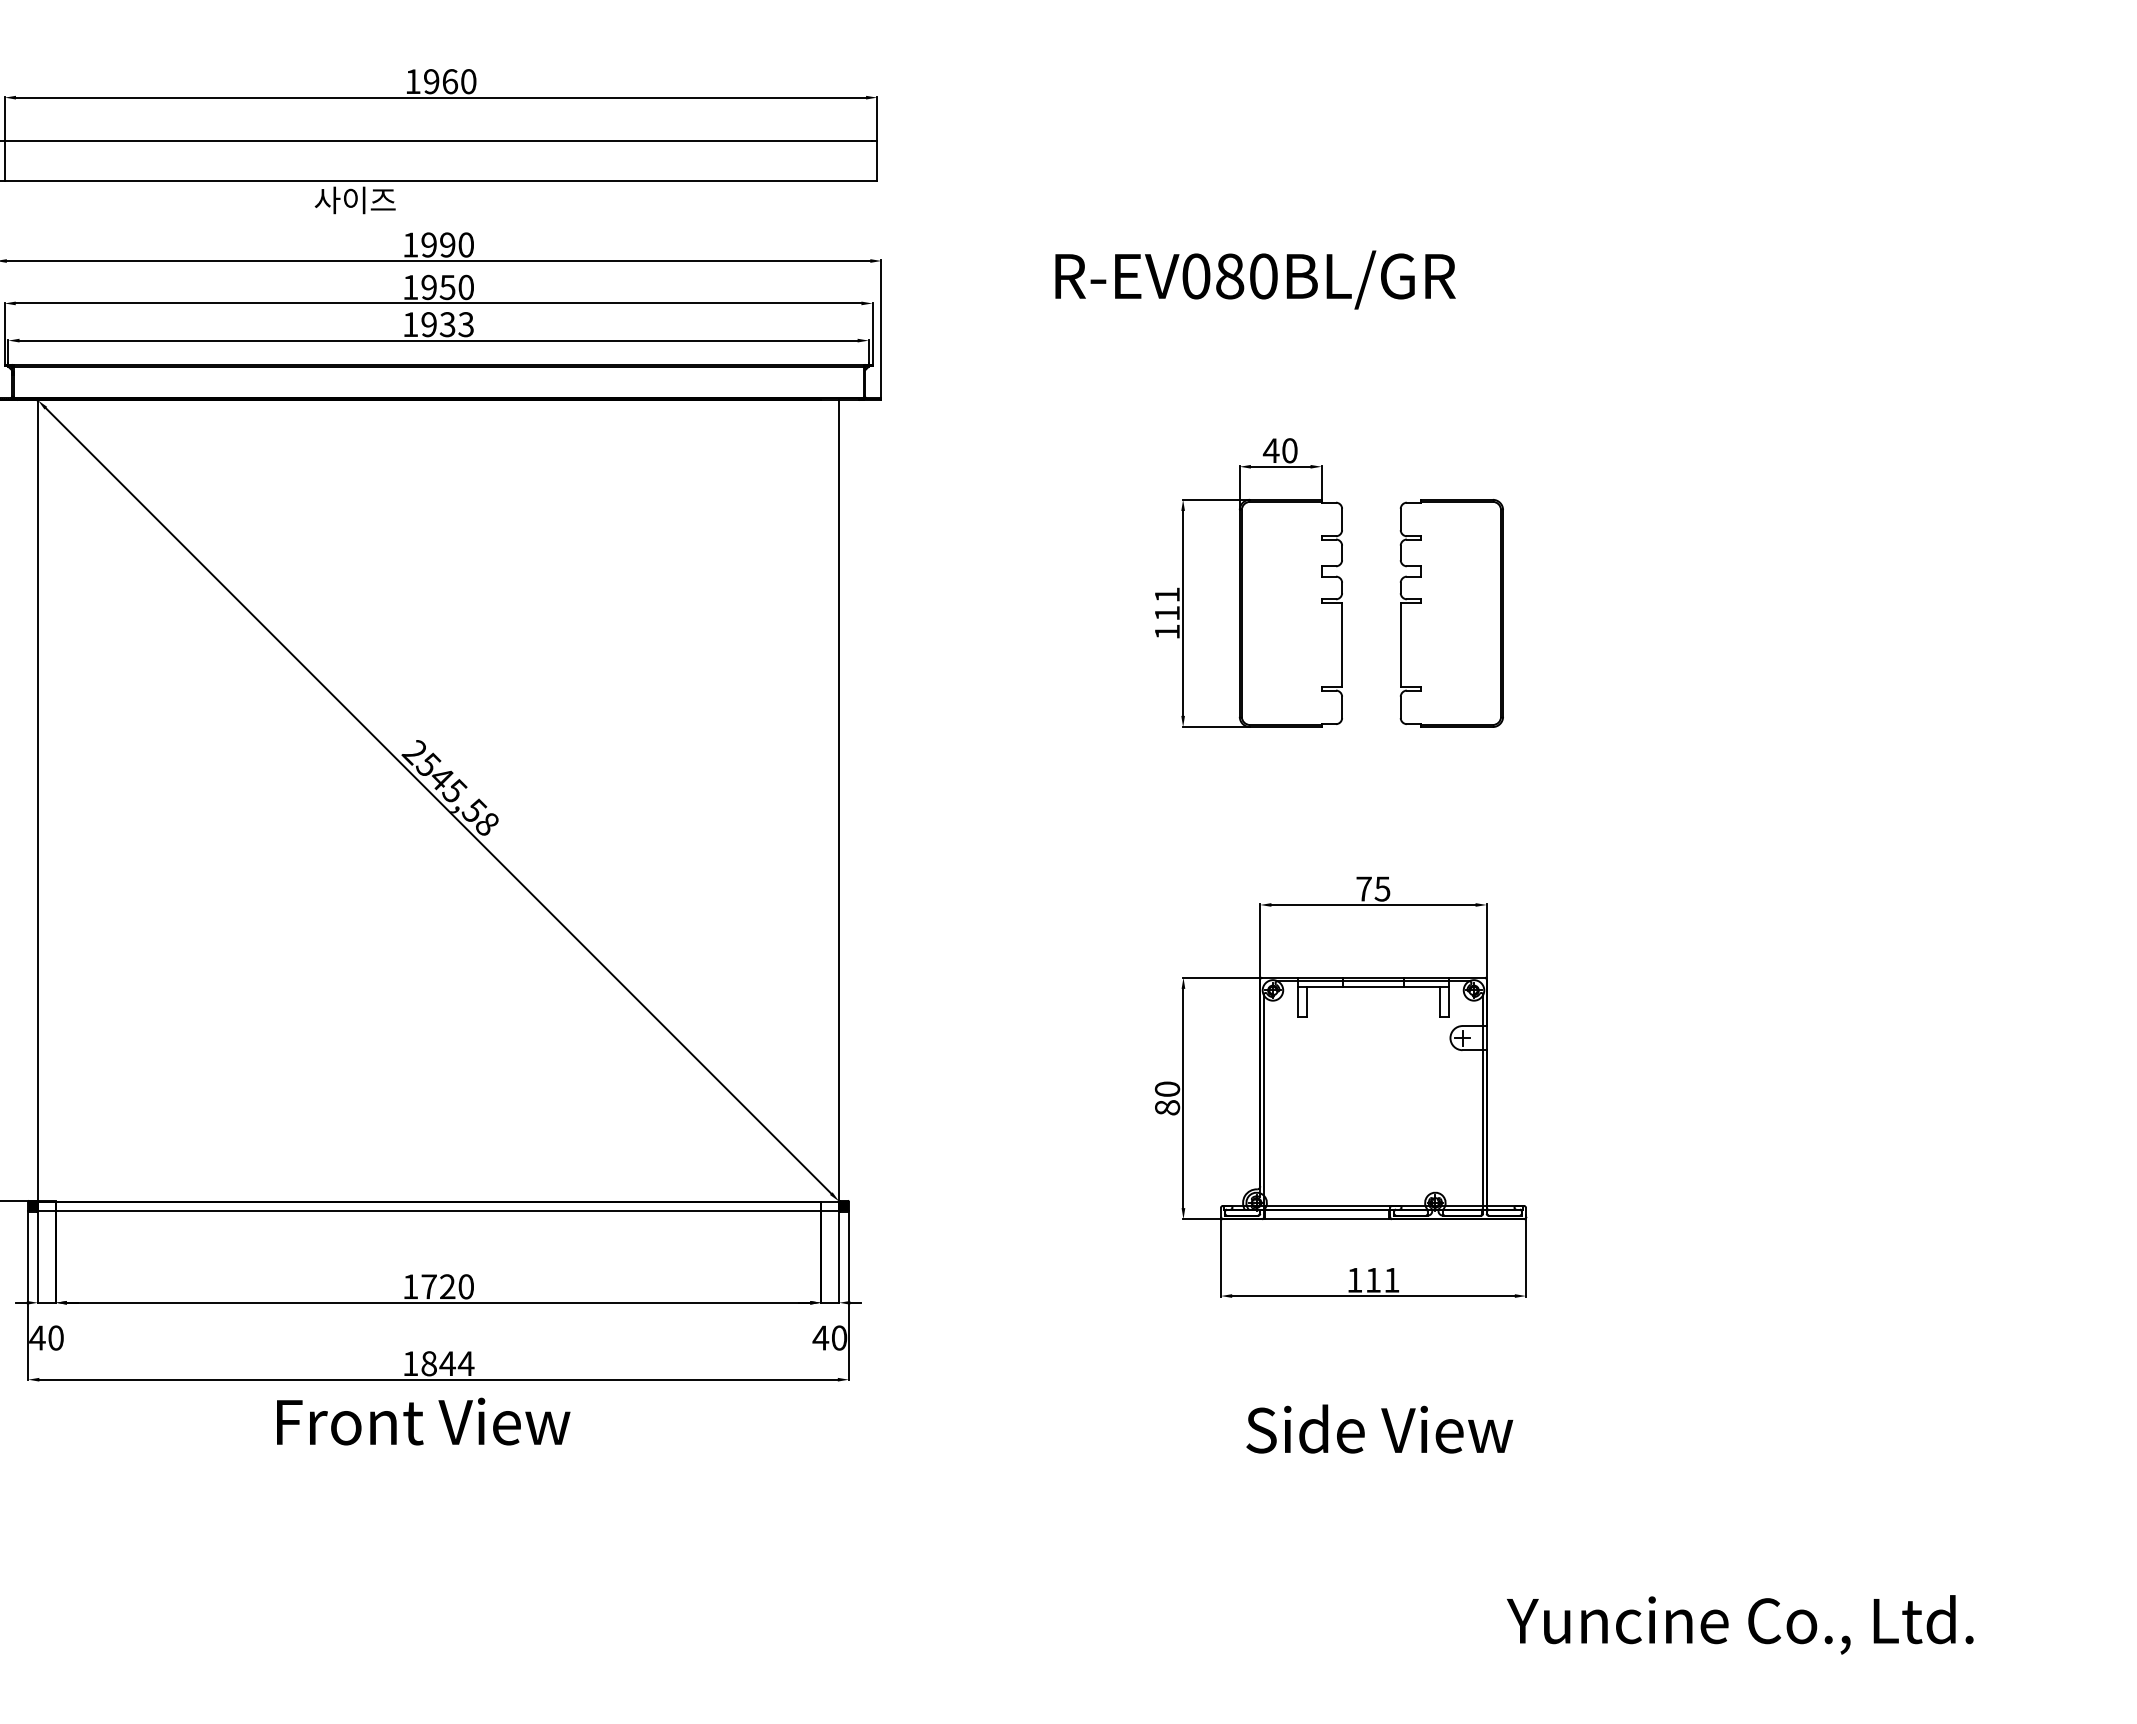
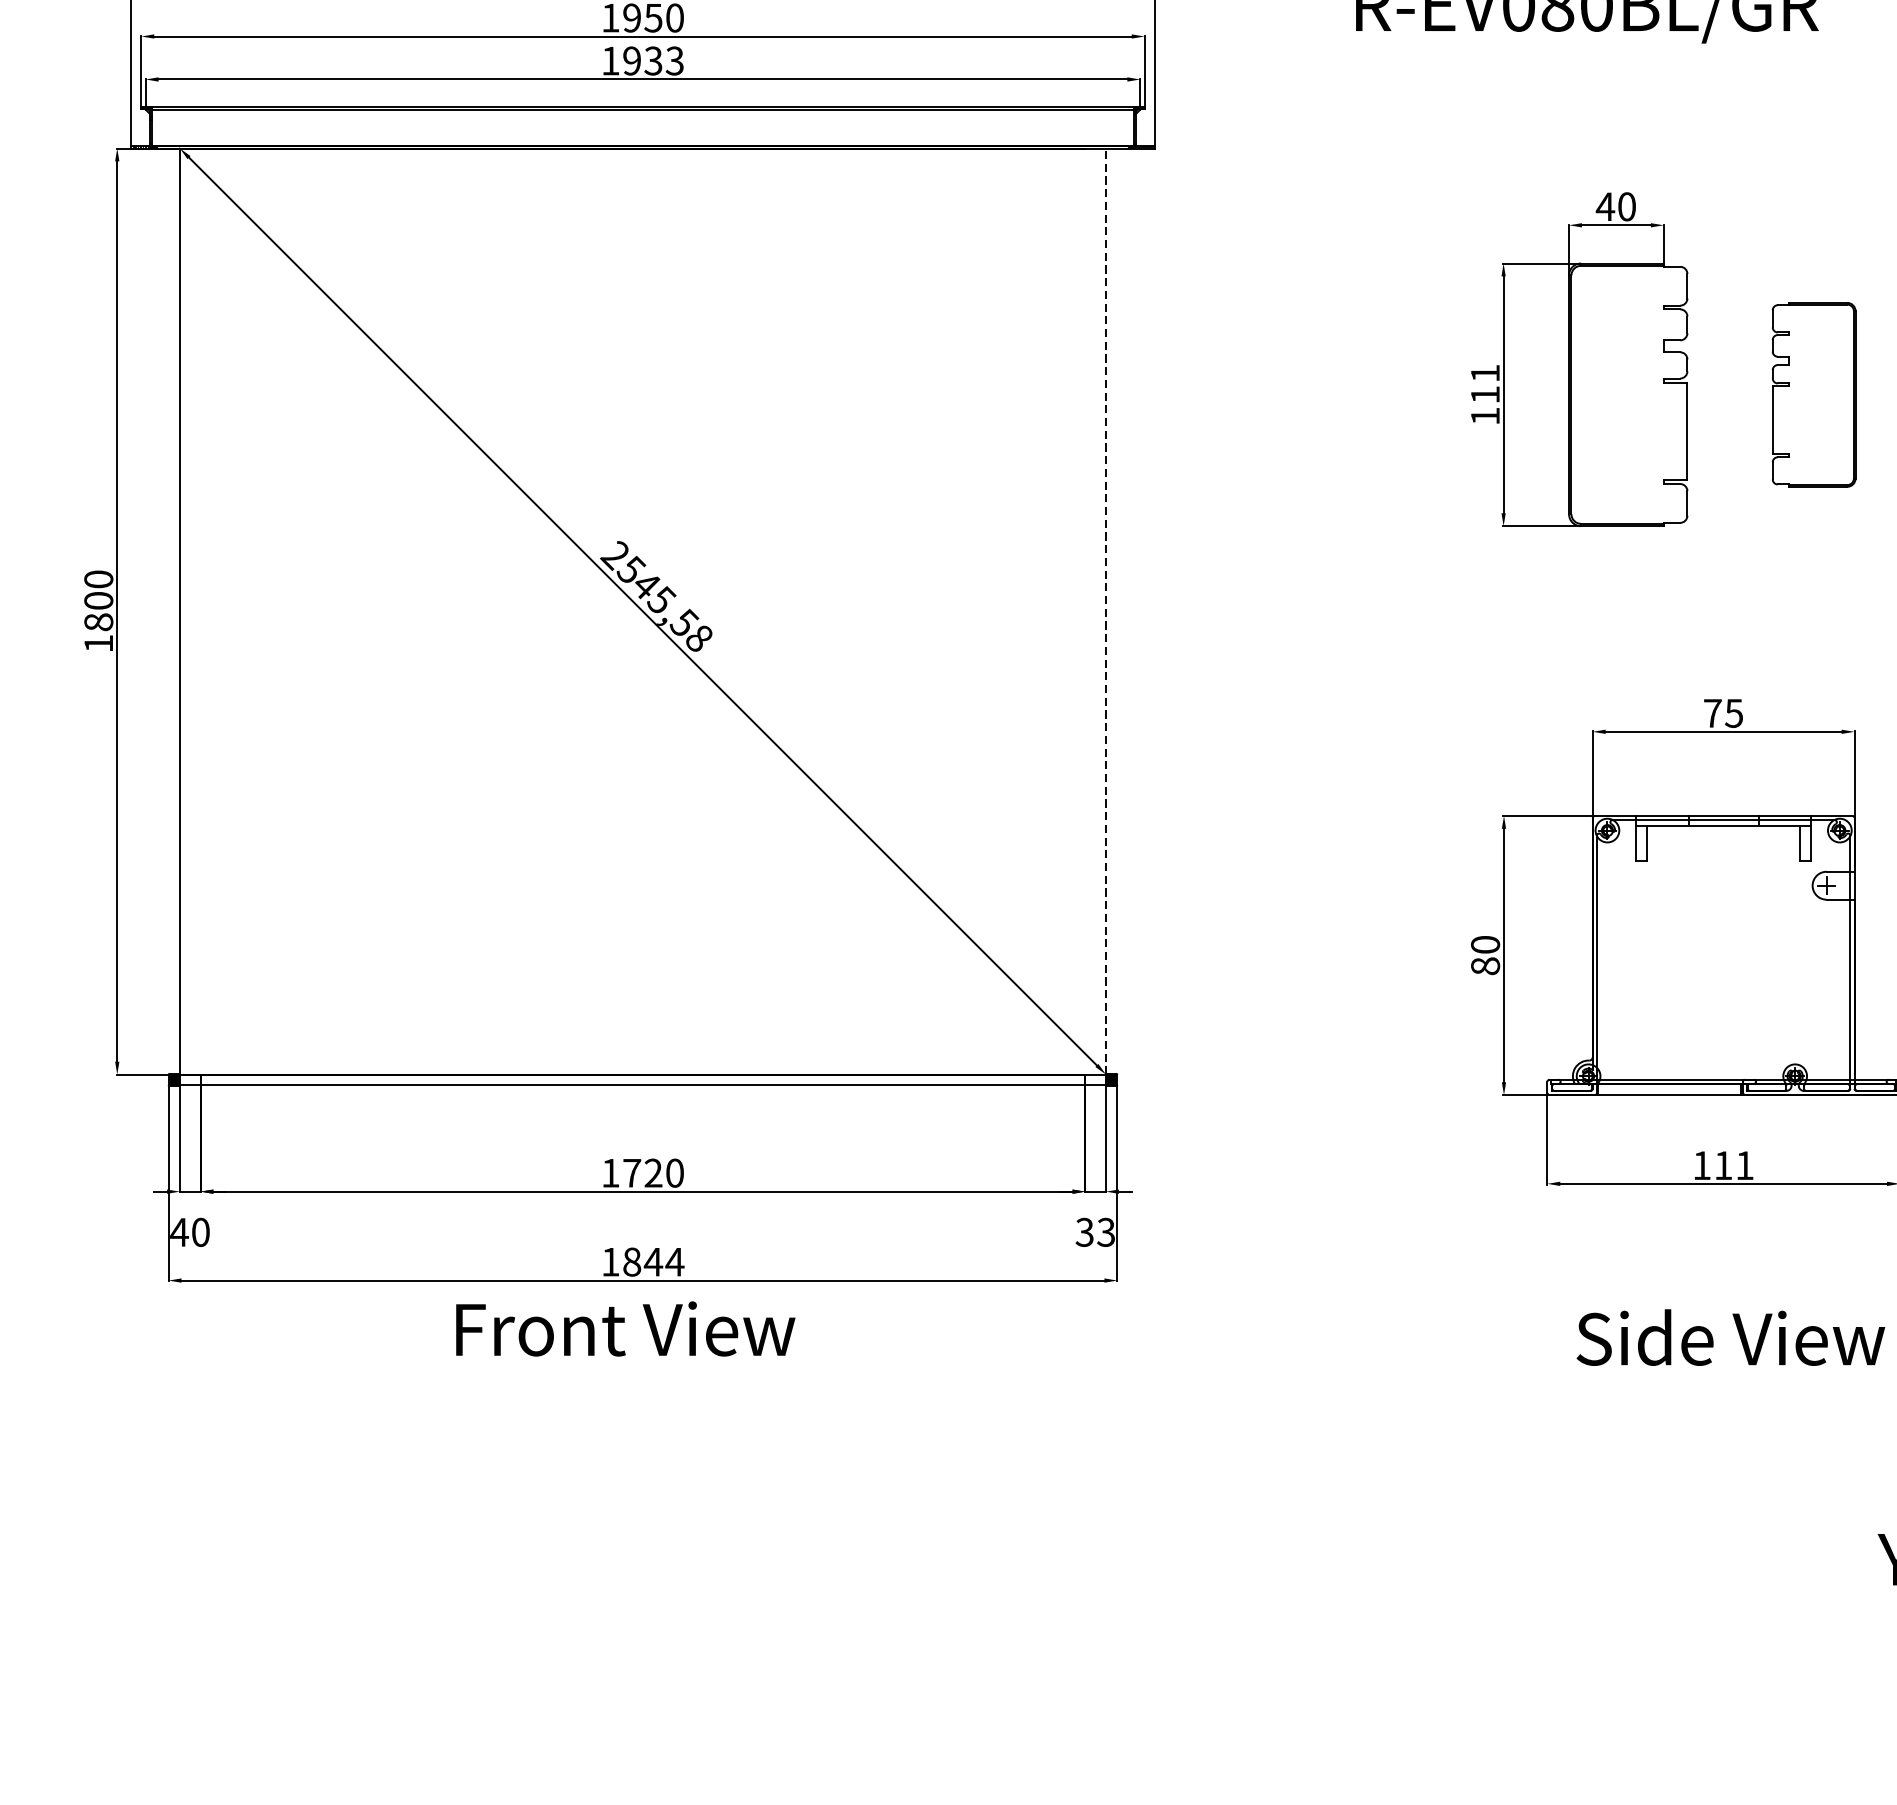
part: (1451, 613) -> (1813, 394), size x0.7
line: (839, 800) -> (1106, 611), solid -> dashed
text: (829, 1337) -> (1094, 1231), 40 -> 33

